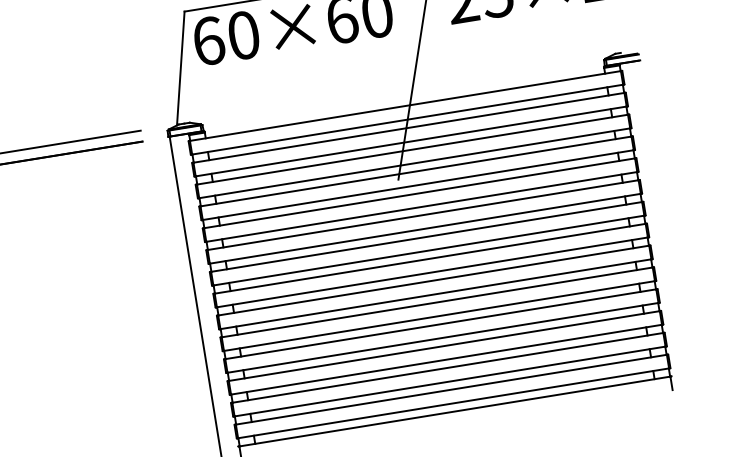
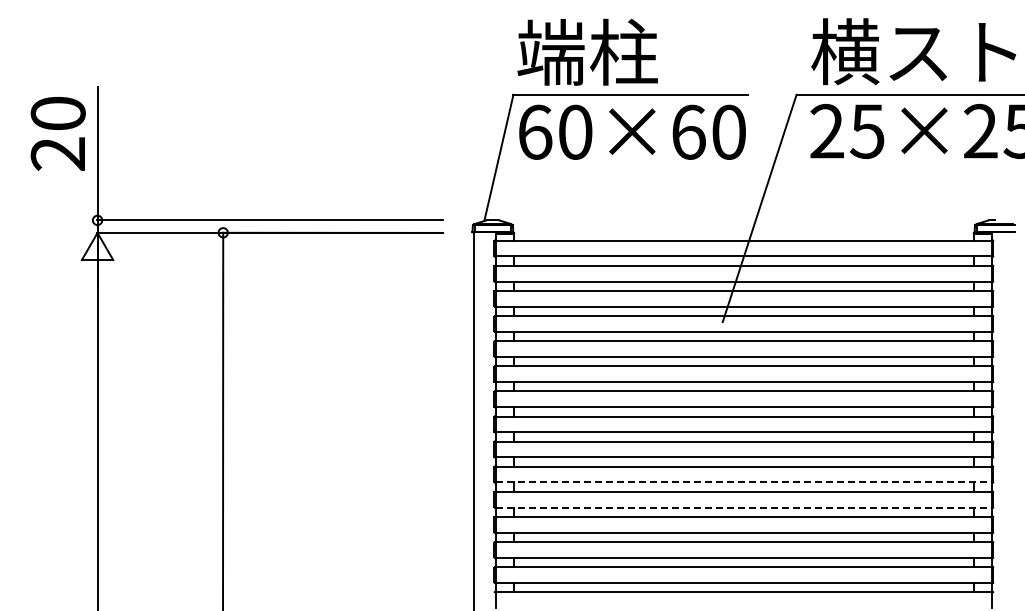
line: (439, 316) -> (743, 482), solid -> dashed
line: (442, 337) -> (743, 507), solid -> dashed

